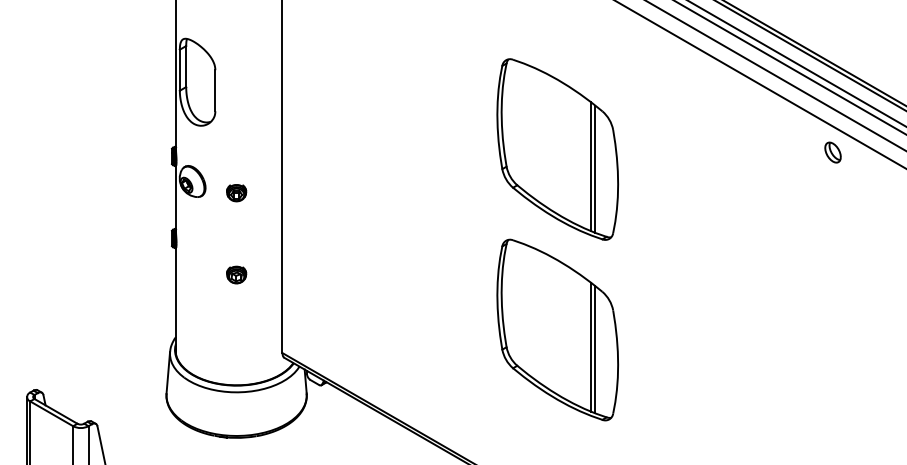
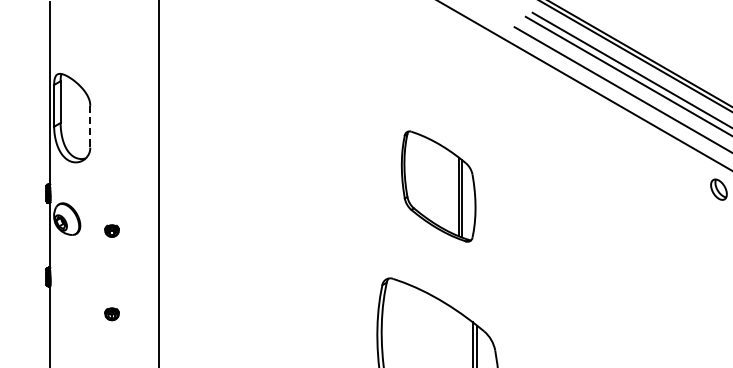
line: (215, 90) -> (90, 126), solid -> dashed
part: (557, 149) -> (438, 186), size x0.6
part: (236, 193) -> (111, 231), size x0.7
part: (236, 274) -> (111, 313), size x0.7

